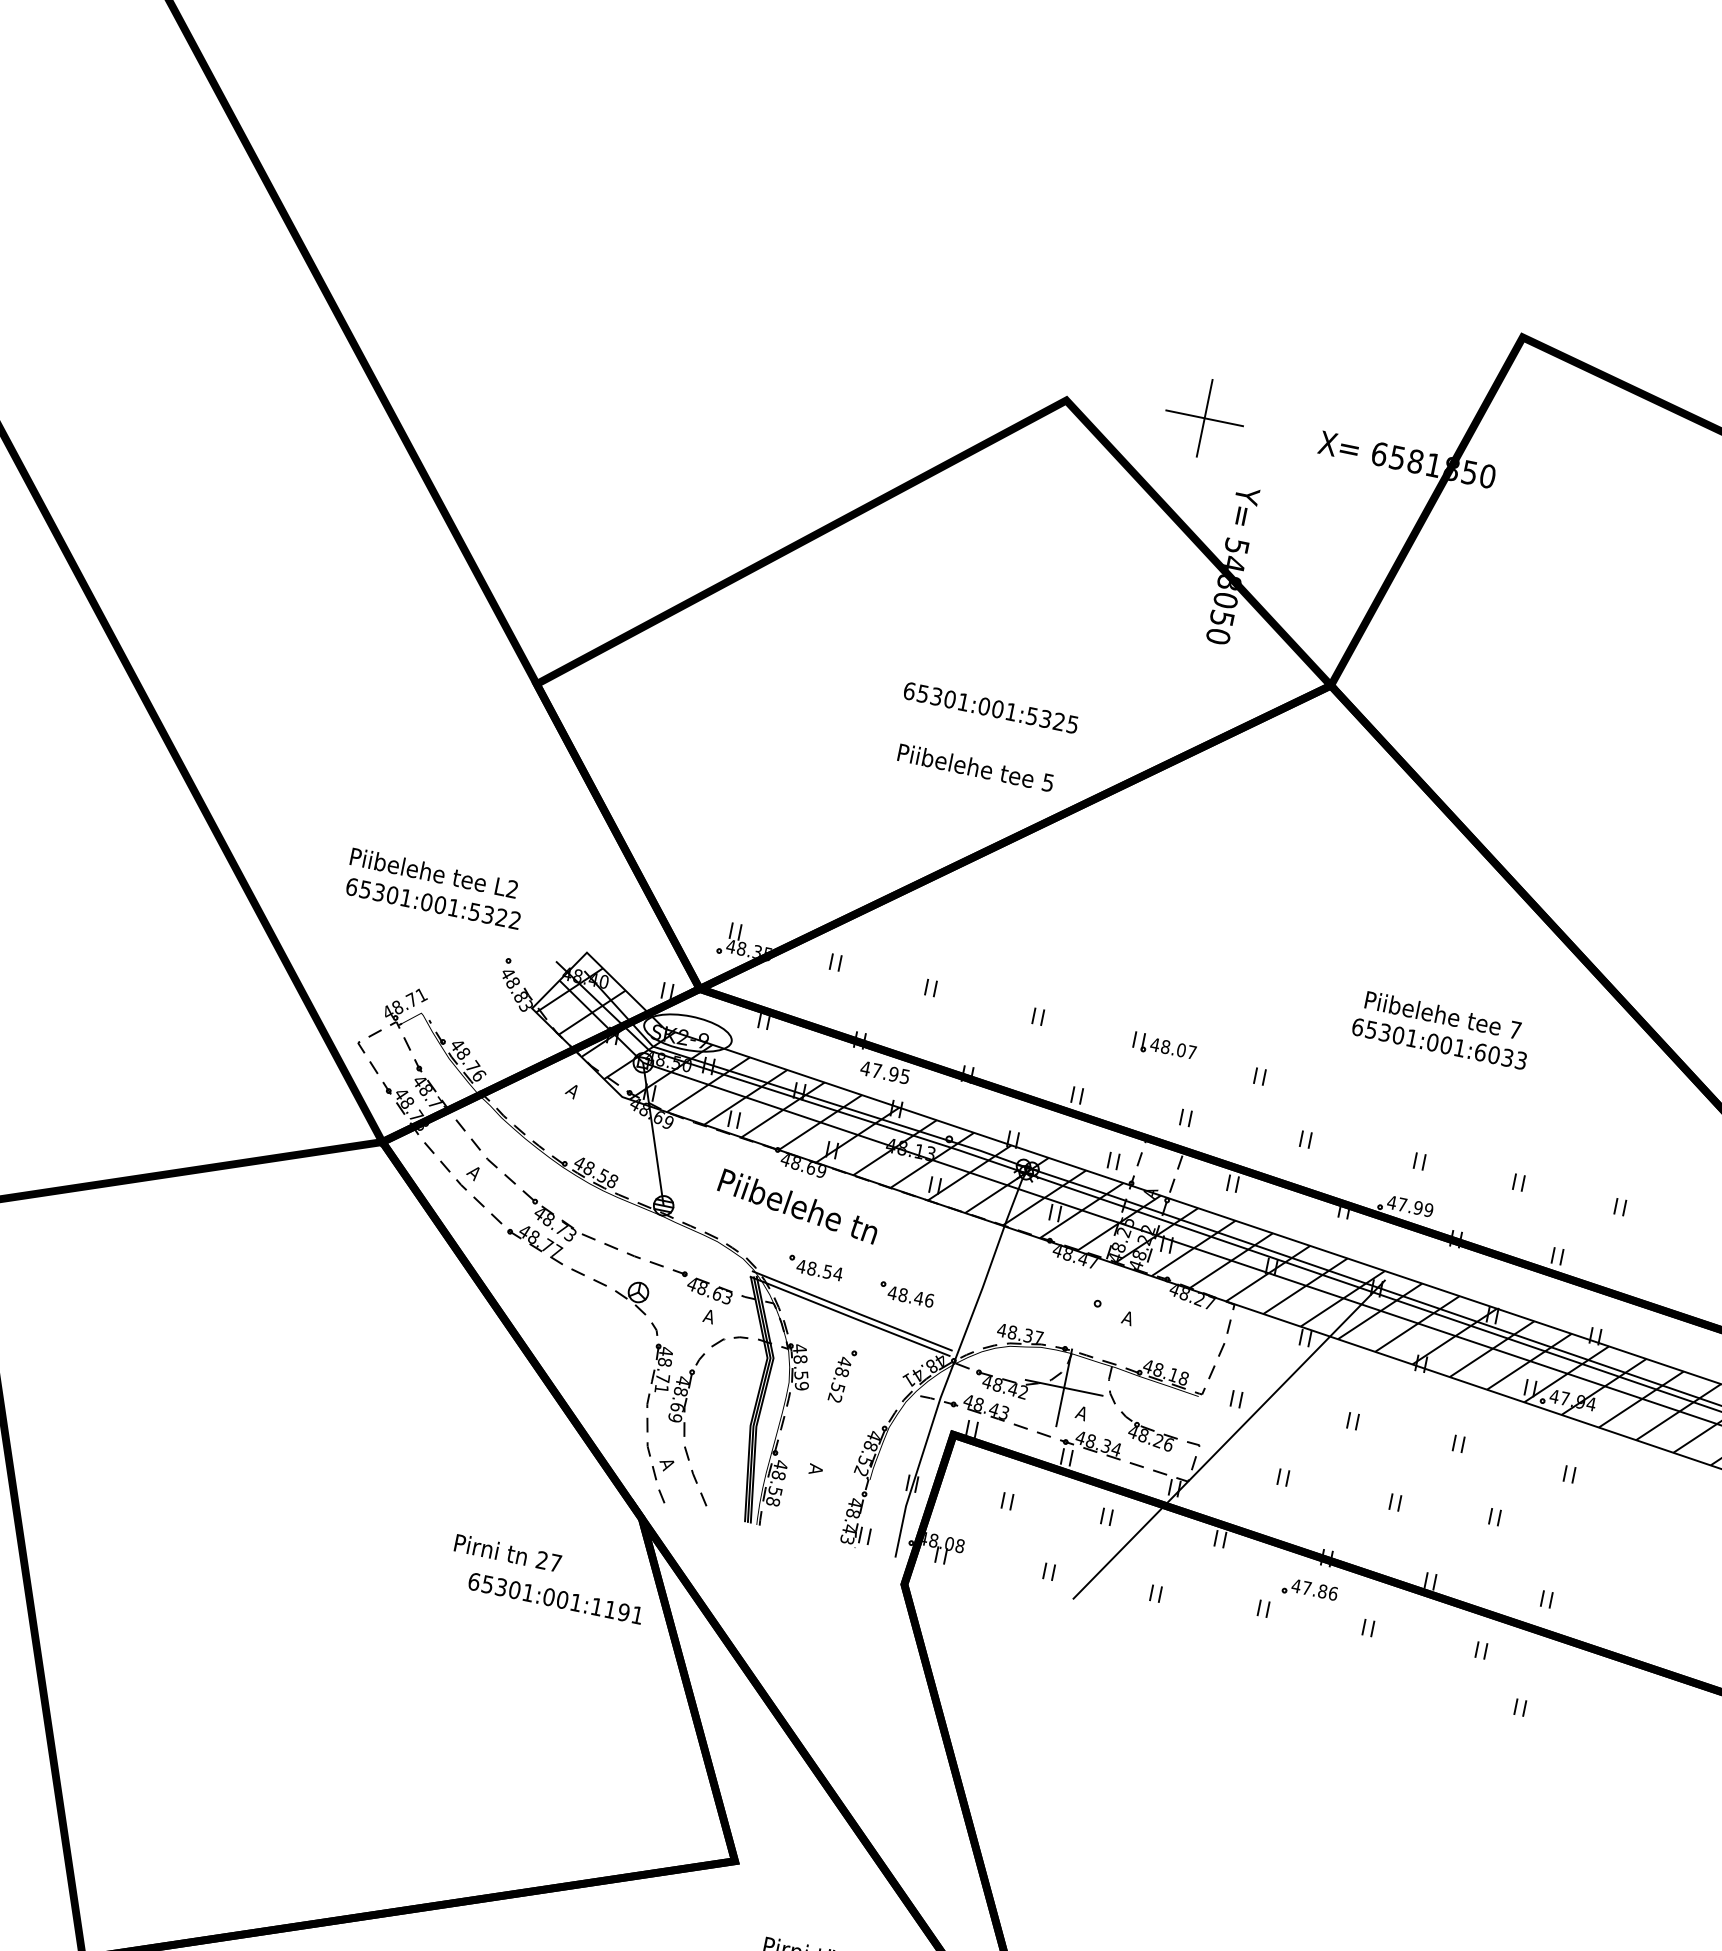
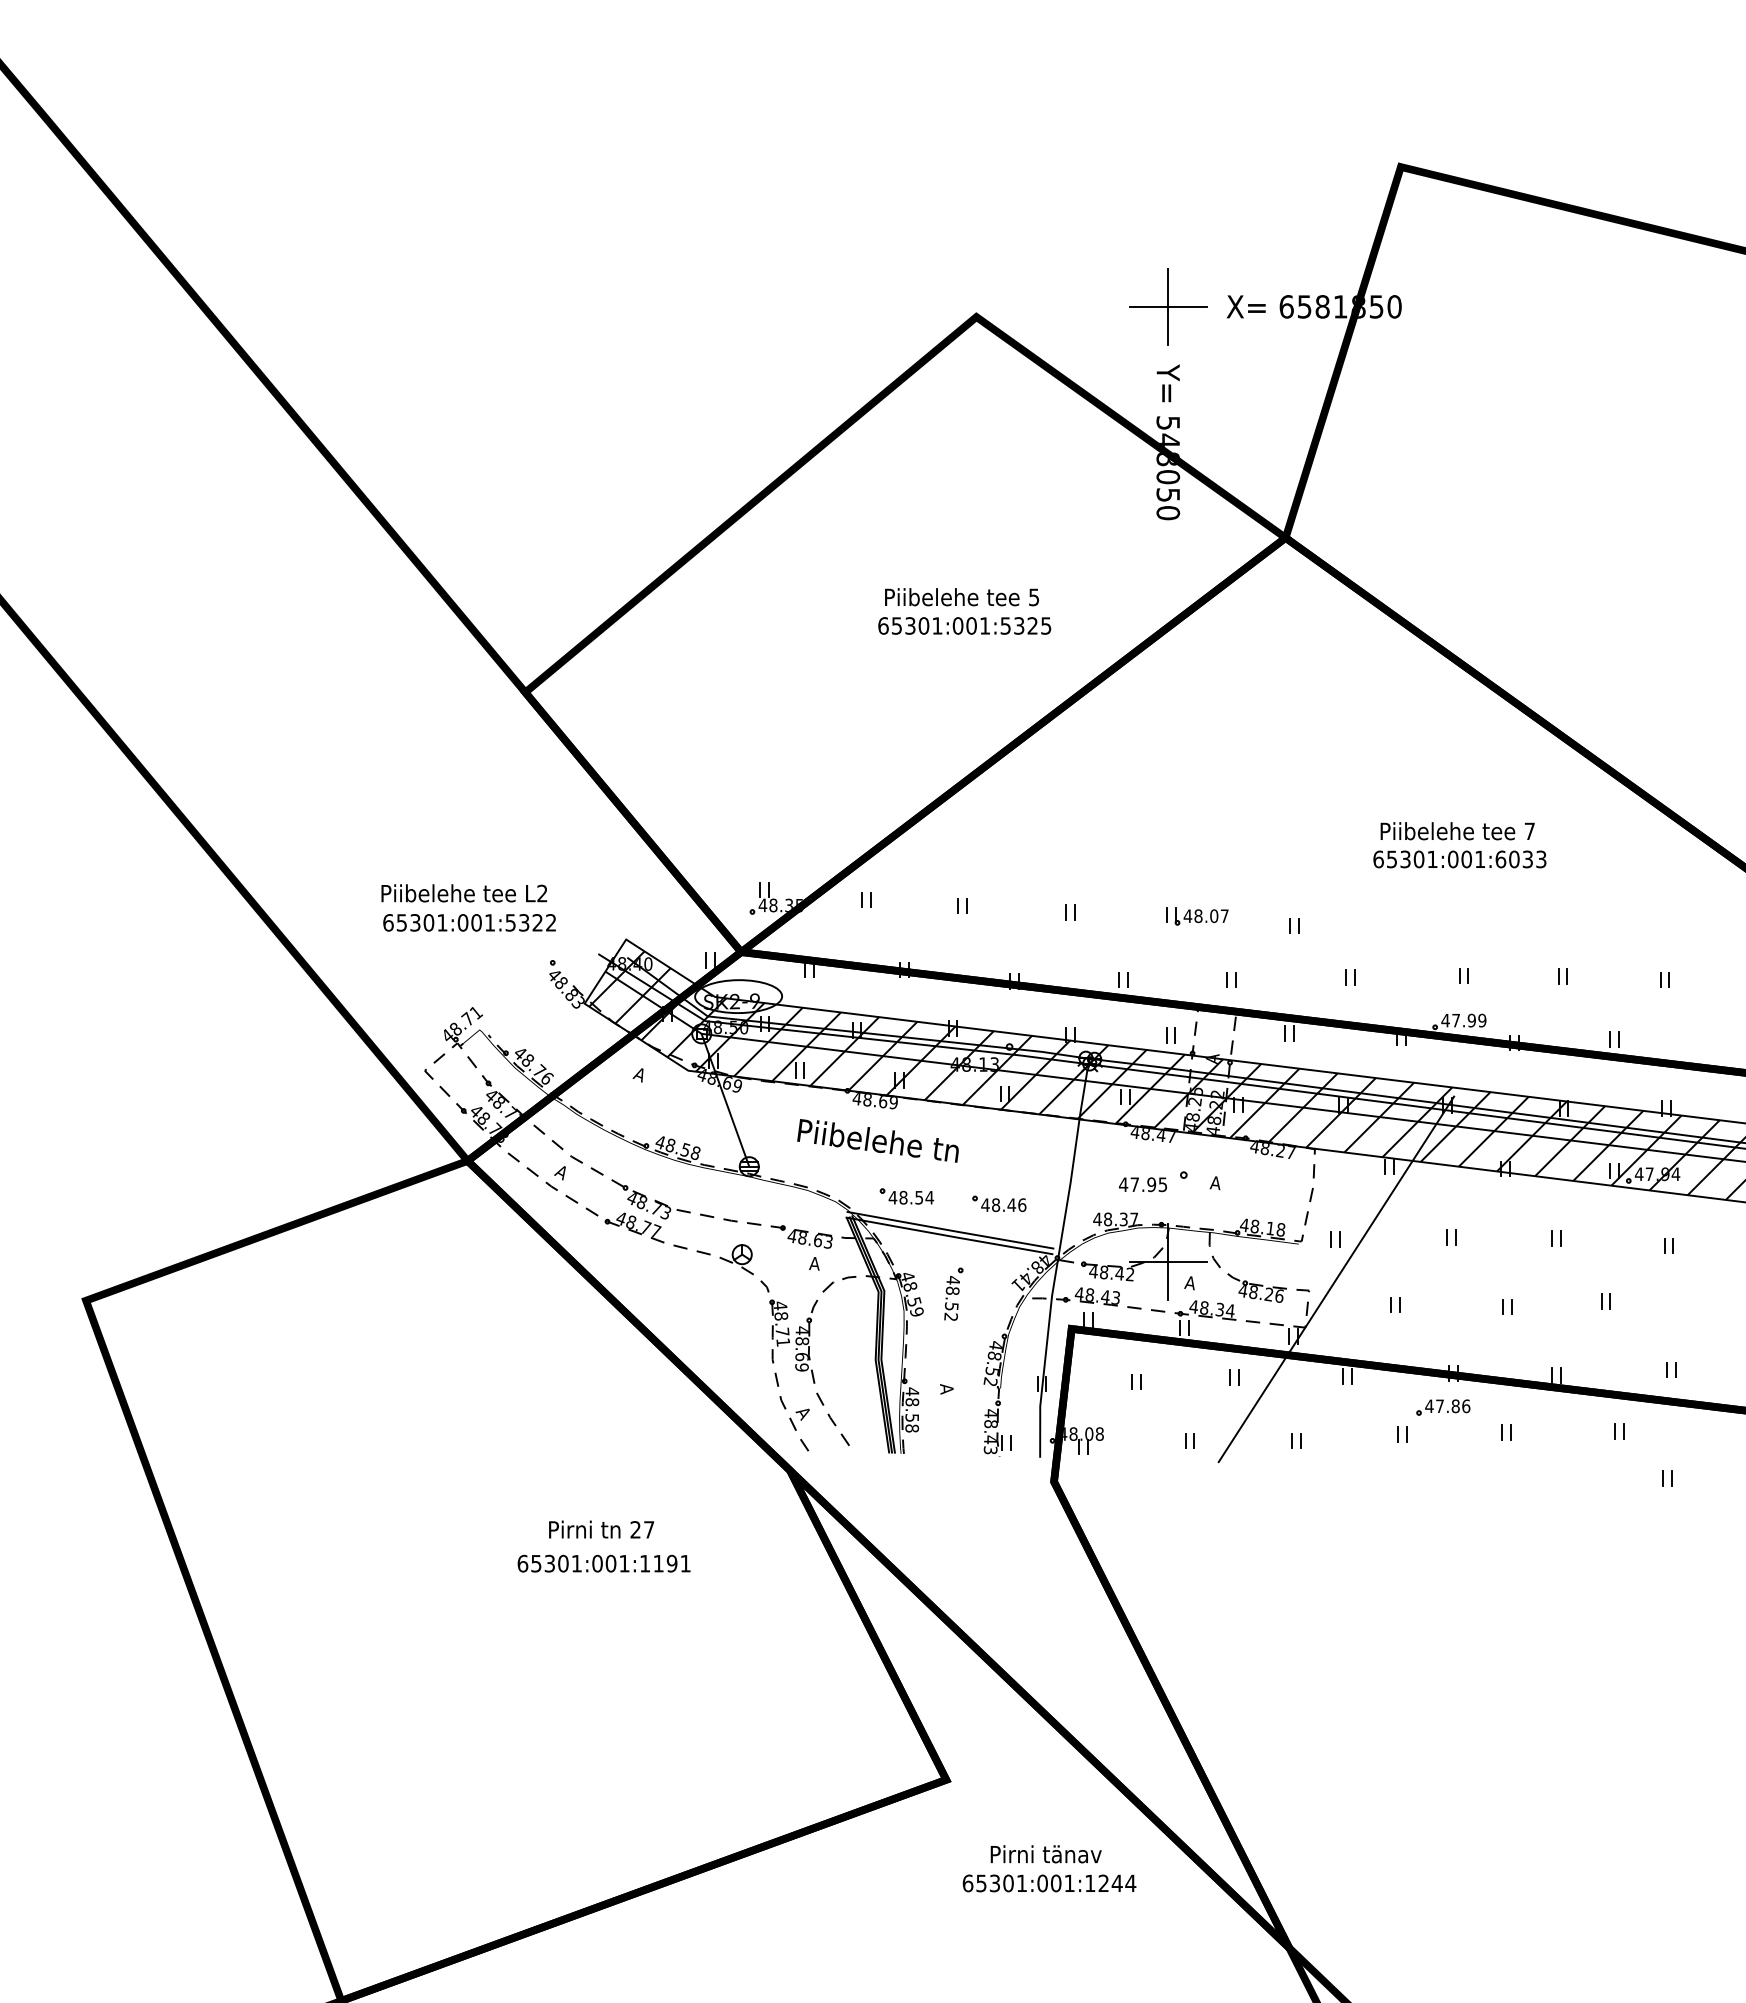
part: (1204, 417) -> (1168, 306), moved
text: (975, 767) -> (961, 597), moved
text: (884, 1072) -> (1142, 1184), moved
text: (507, 1552) -> (601, 1529), moved
text: (555, 1598) -> (603, 1563), moved

